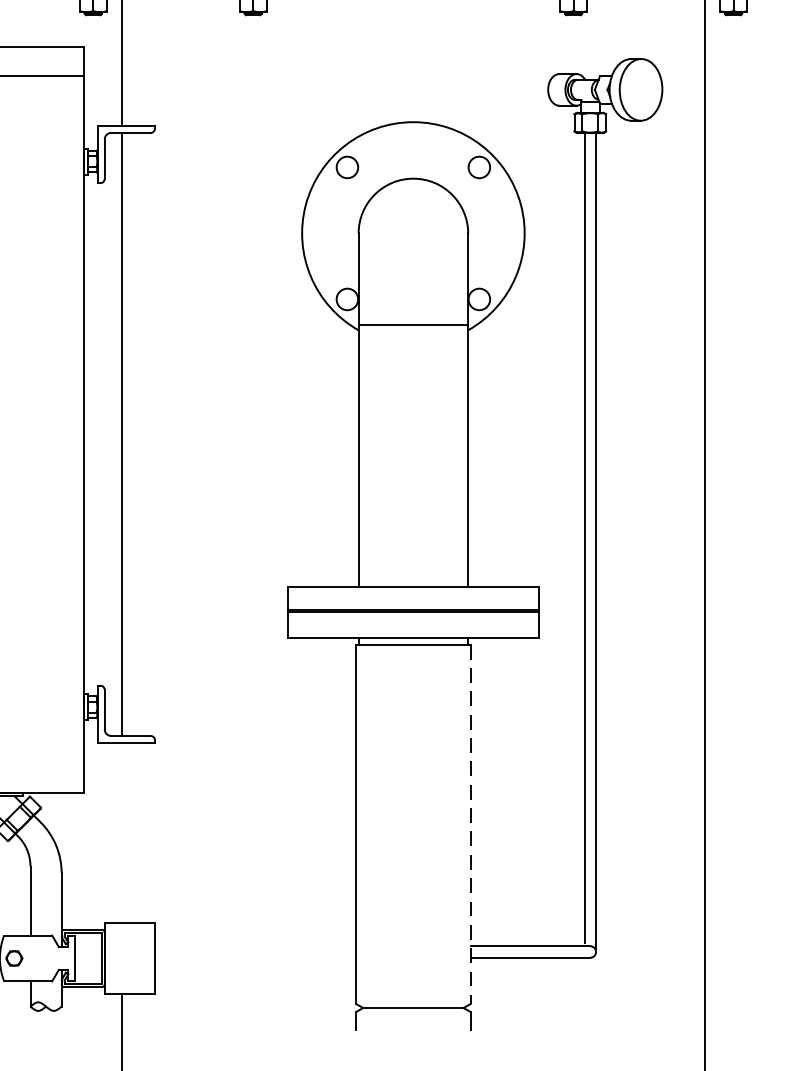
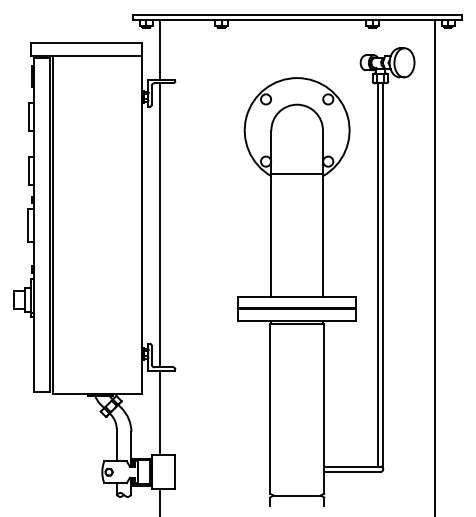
line: (471, 825) -> (324, 409), dashed -> solid
line: (121, 831) -> (159, 412), added

